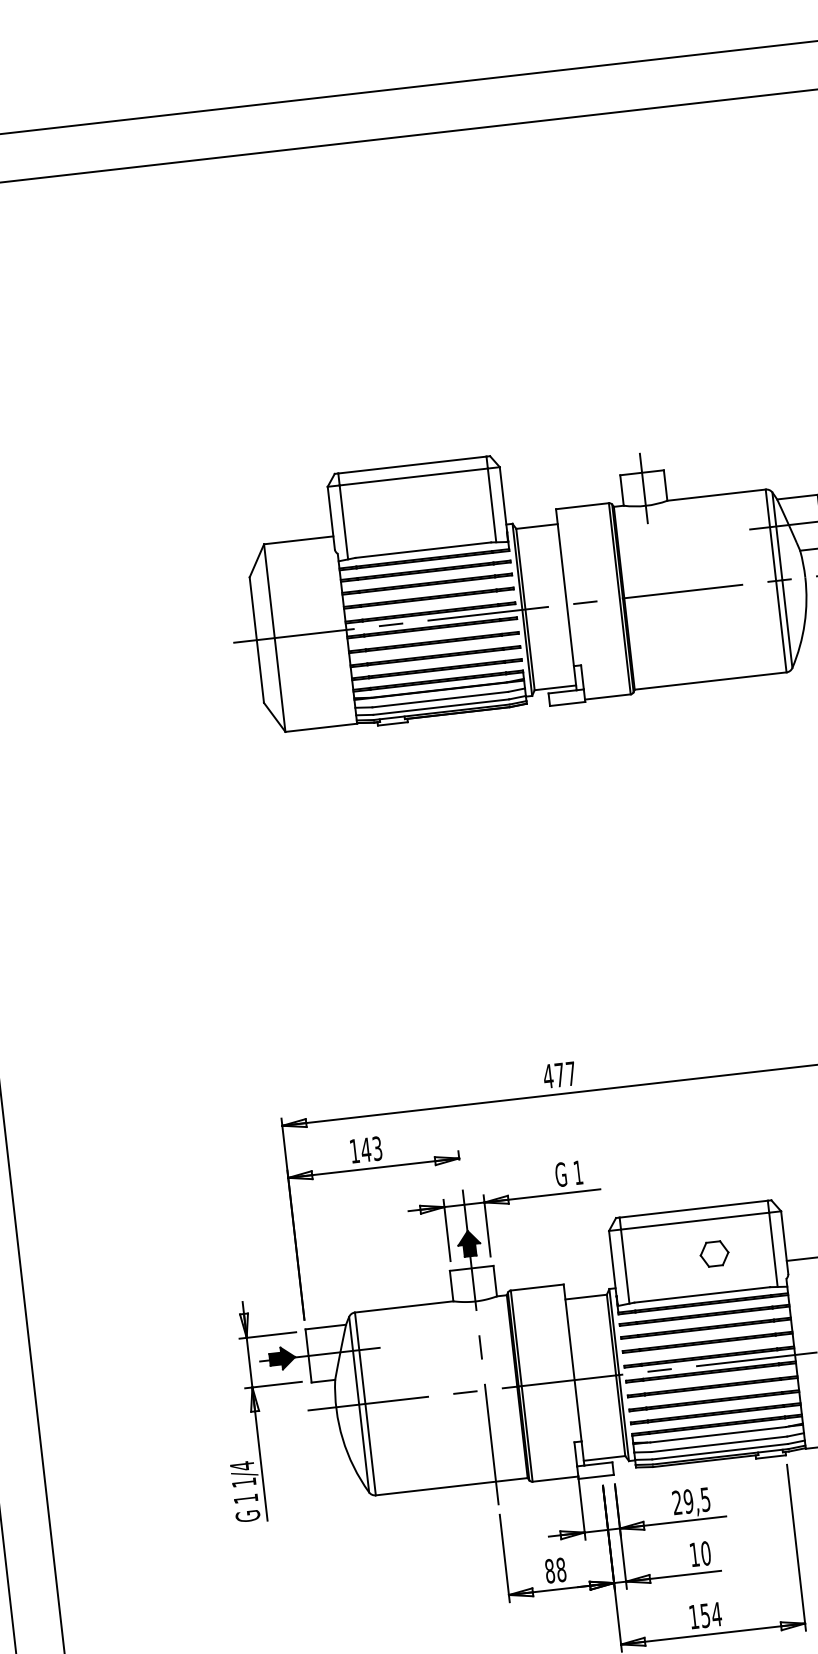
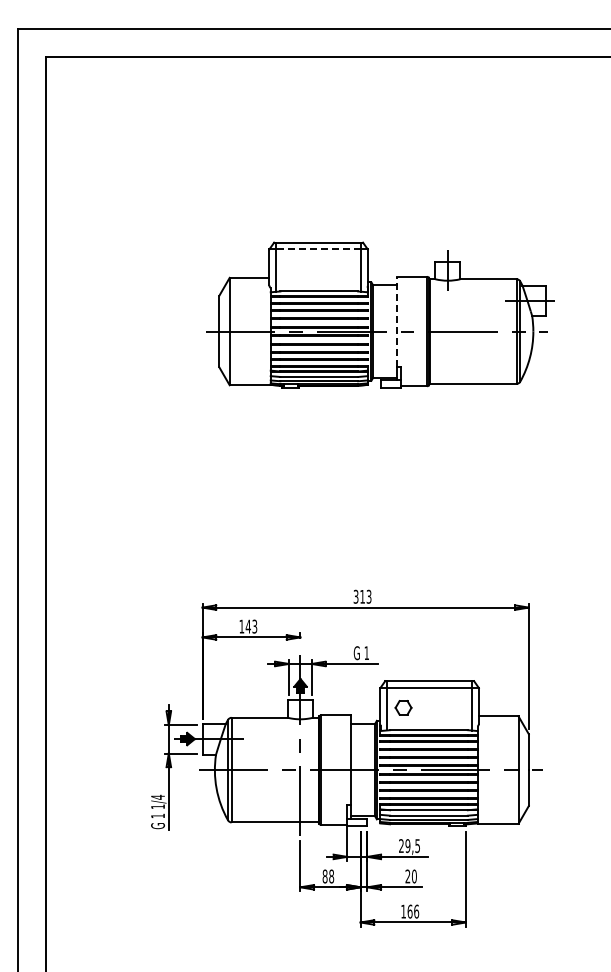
line: (413, 477) -> (318, 249), solid -> dashed
line: (564, 587) -> (396, 321), solid -> dashed
text: (559, 1074) -> (362, 596), 477 -> 313
part: (714, 1253) -> (403, 707), moved
text: (693, 1554) -> (407, 876), 10 -> 20
text: (711, 1614) -> (413, 911), 154 -> 166

